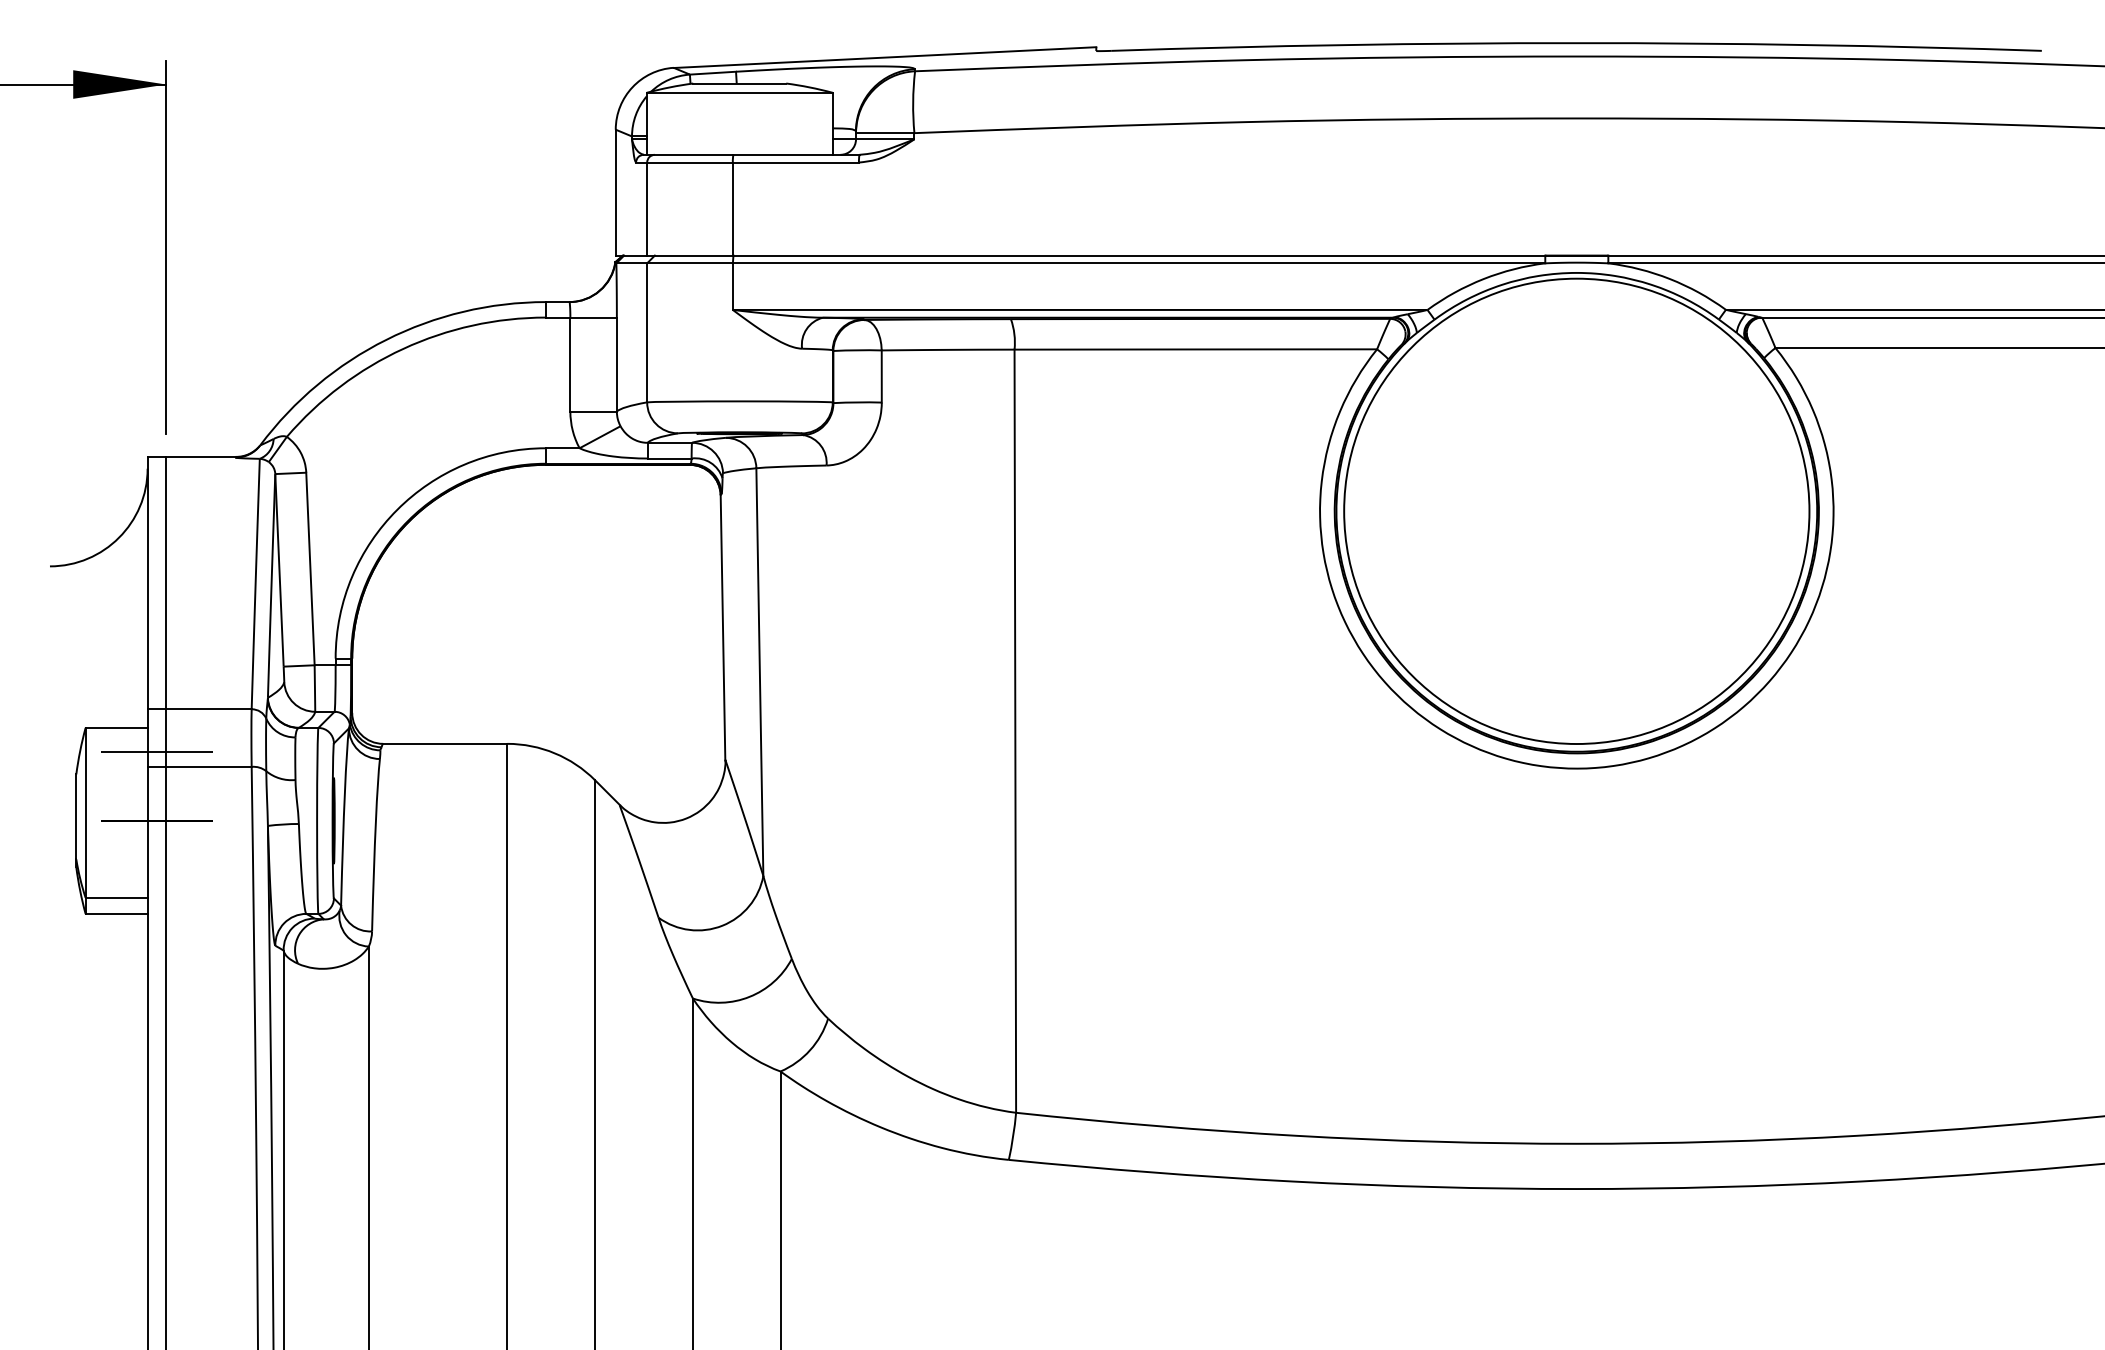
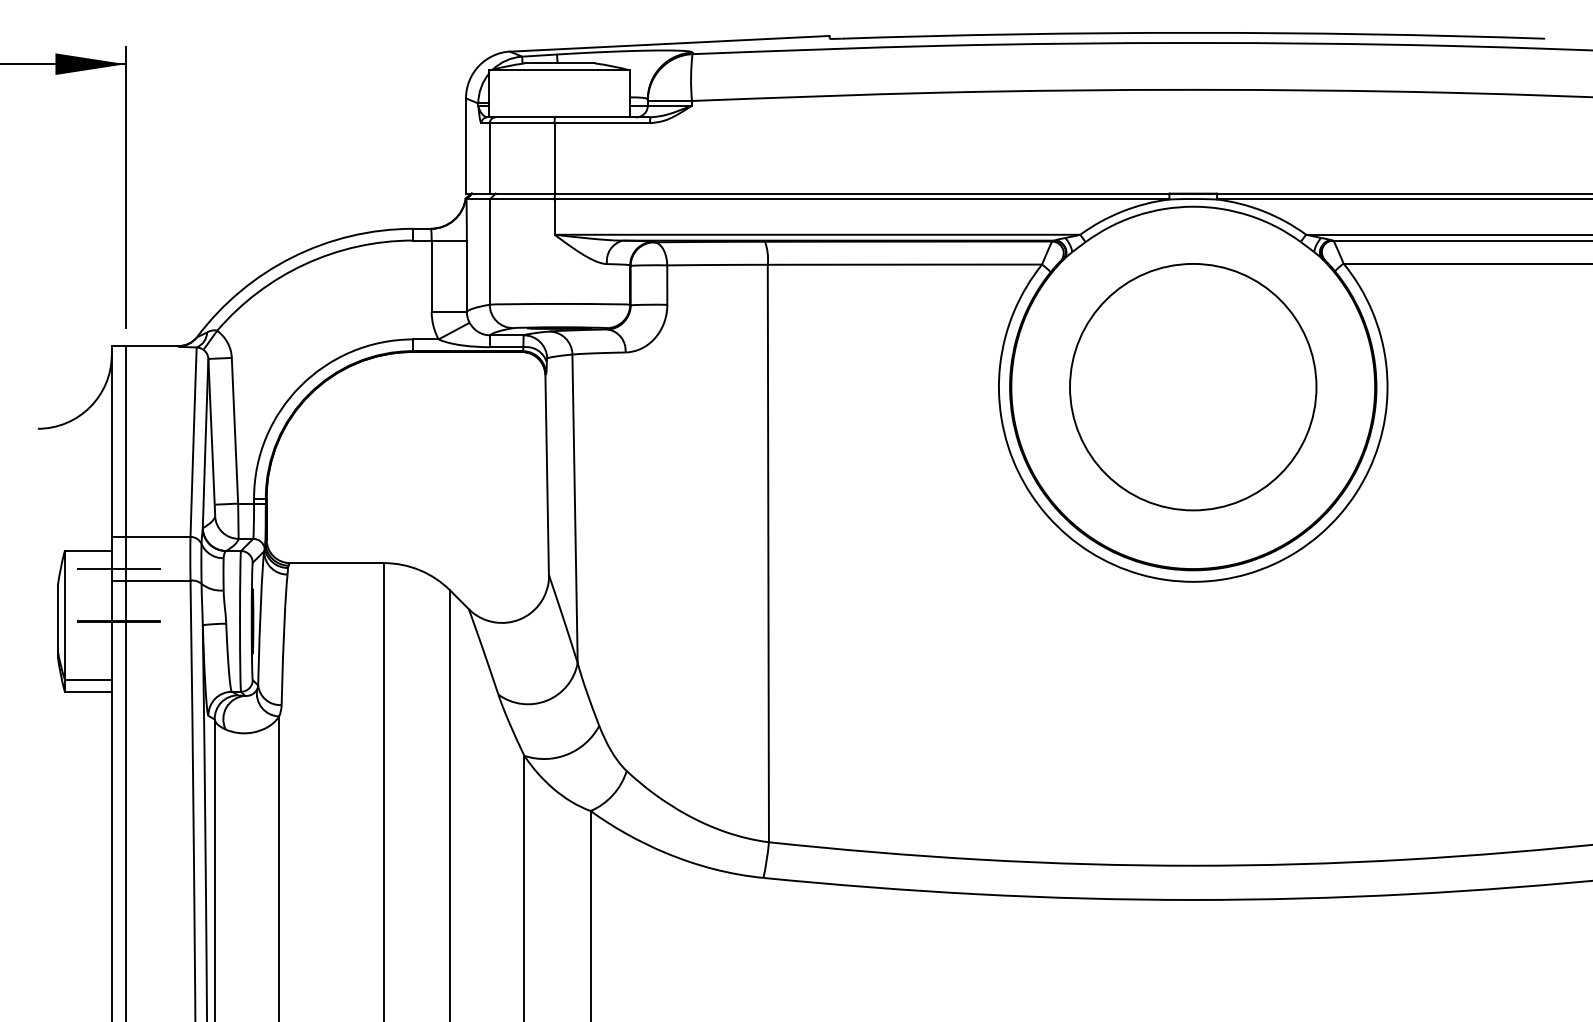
circle: (1576, 511) -> (1193, 387), size x0.7

